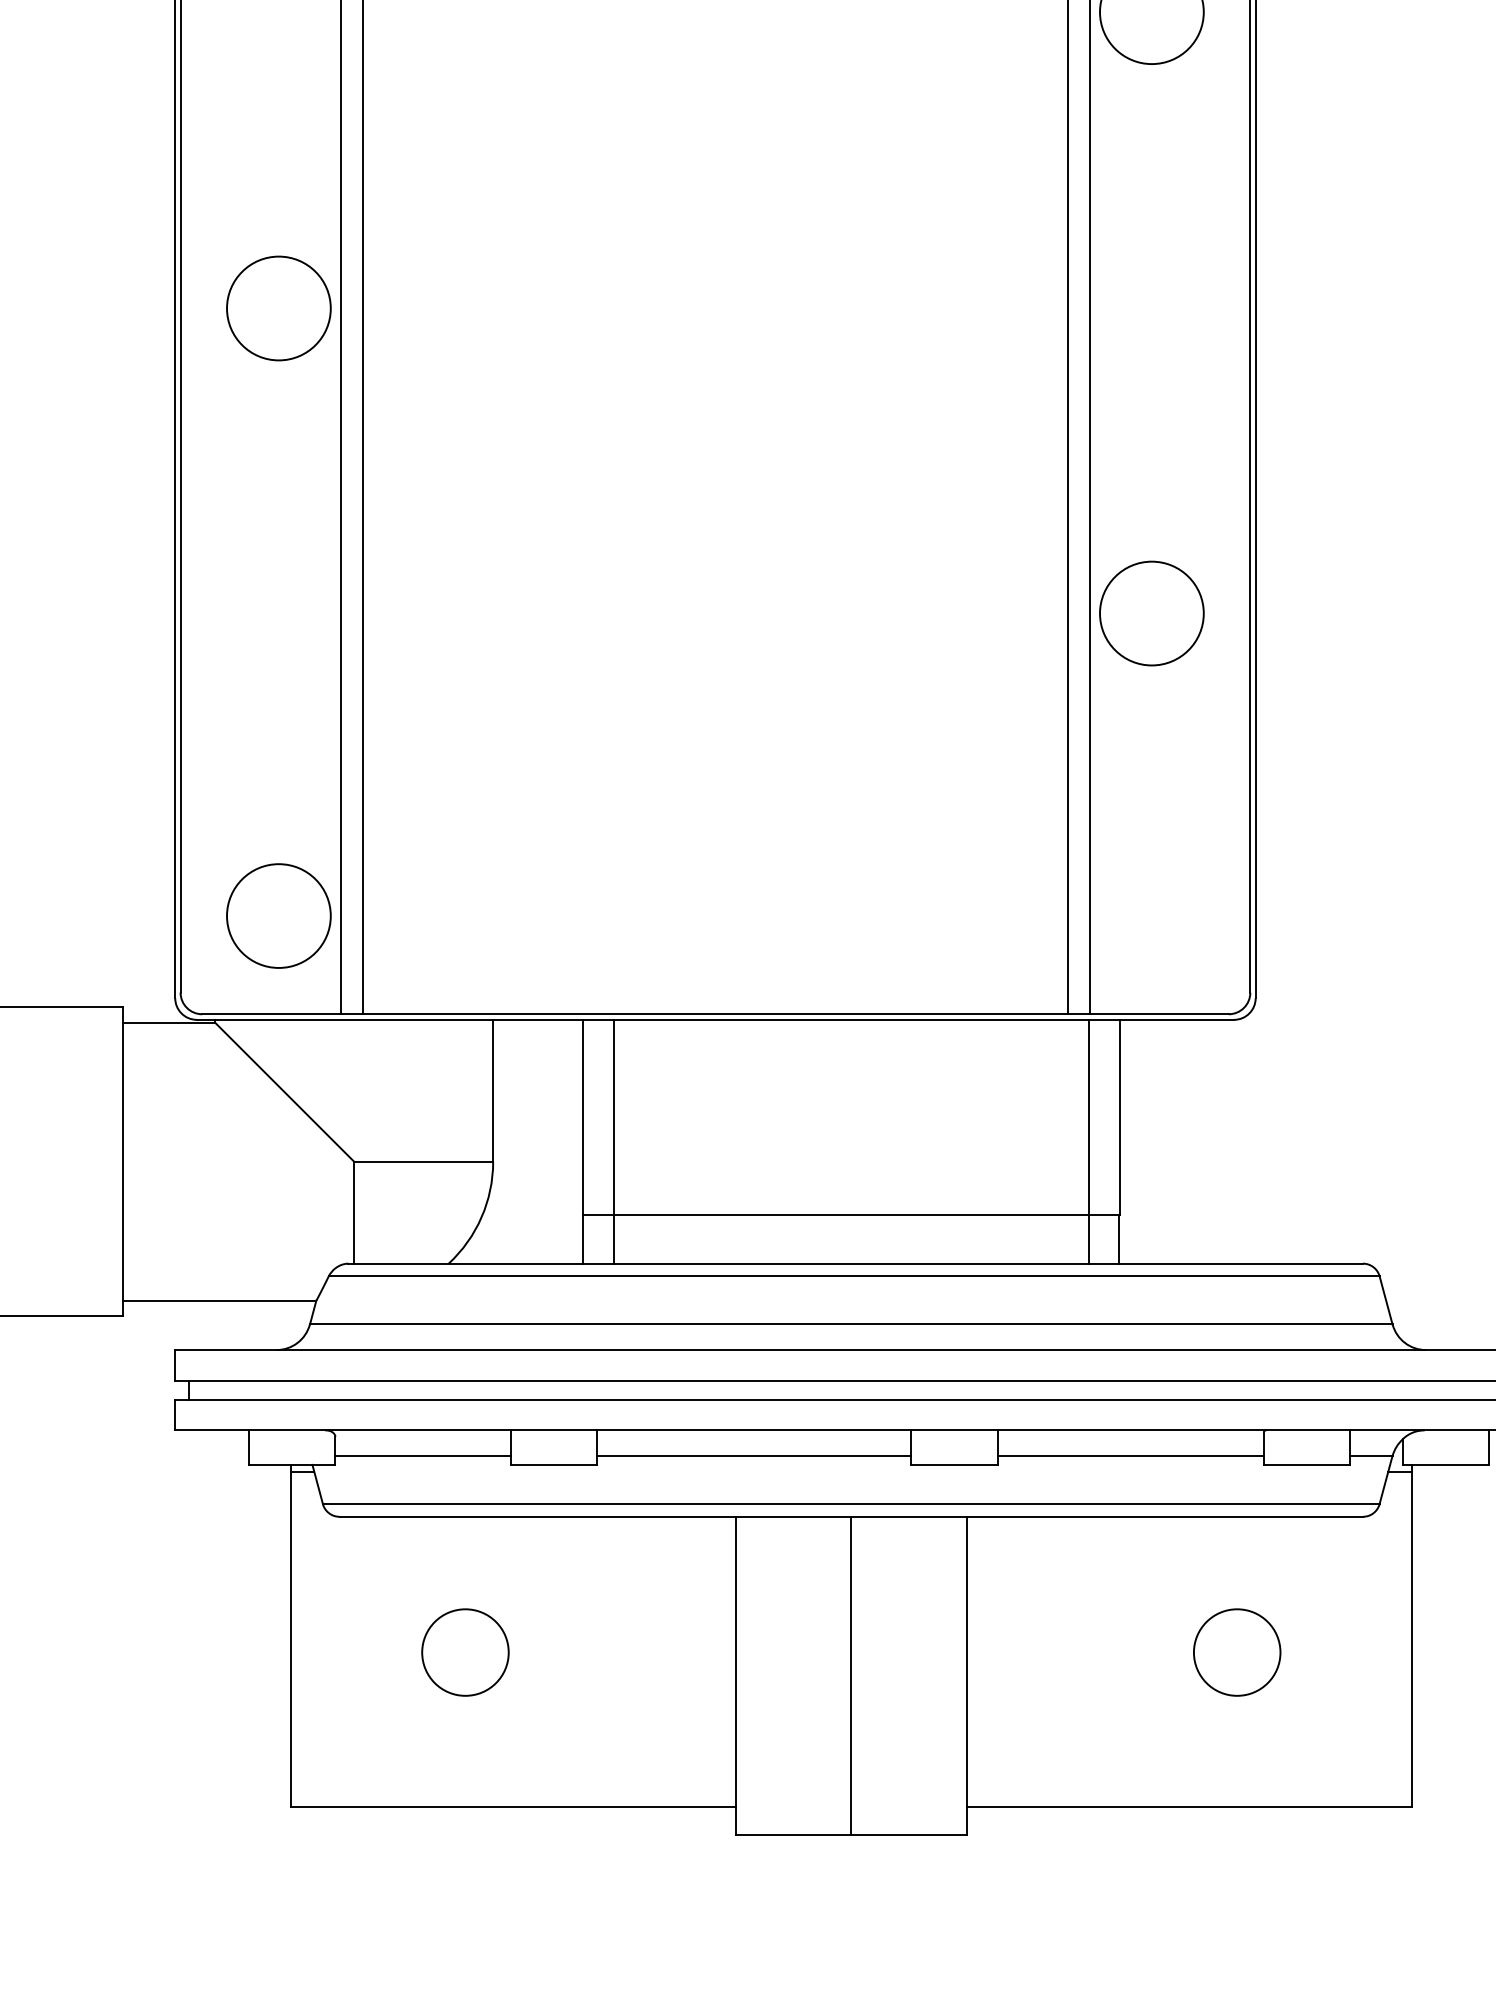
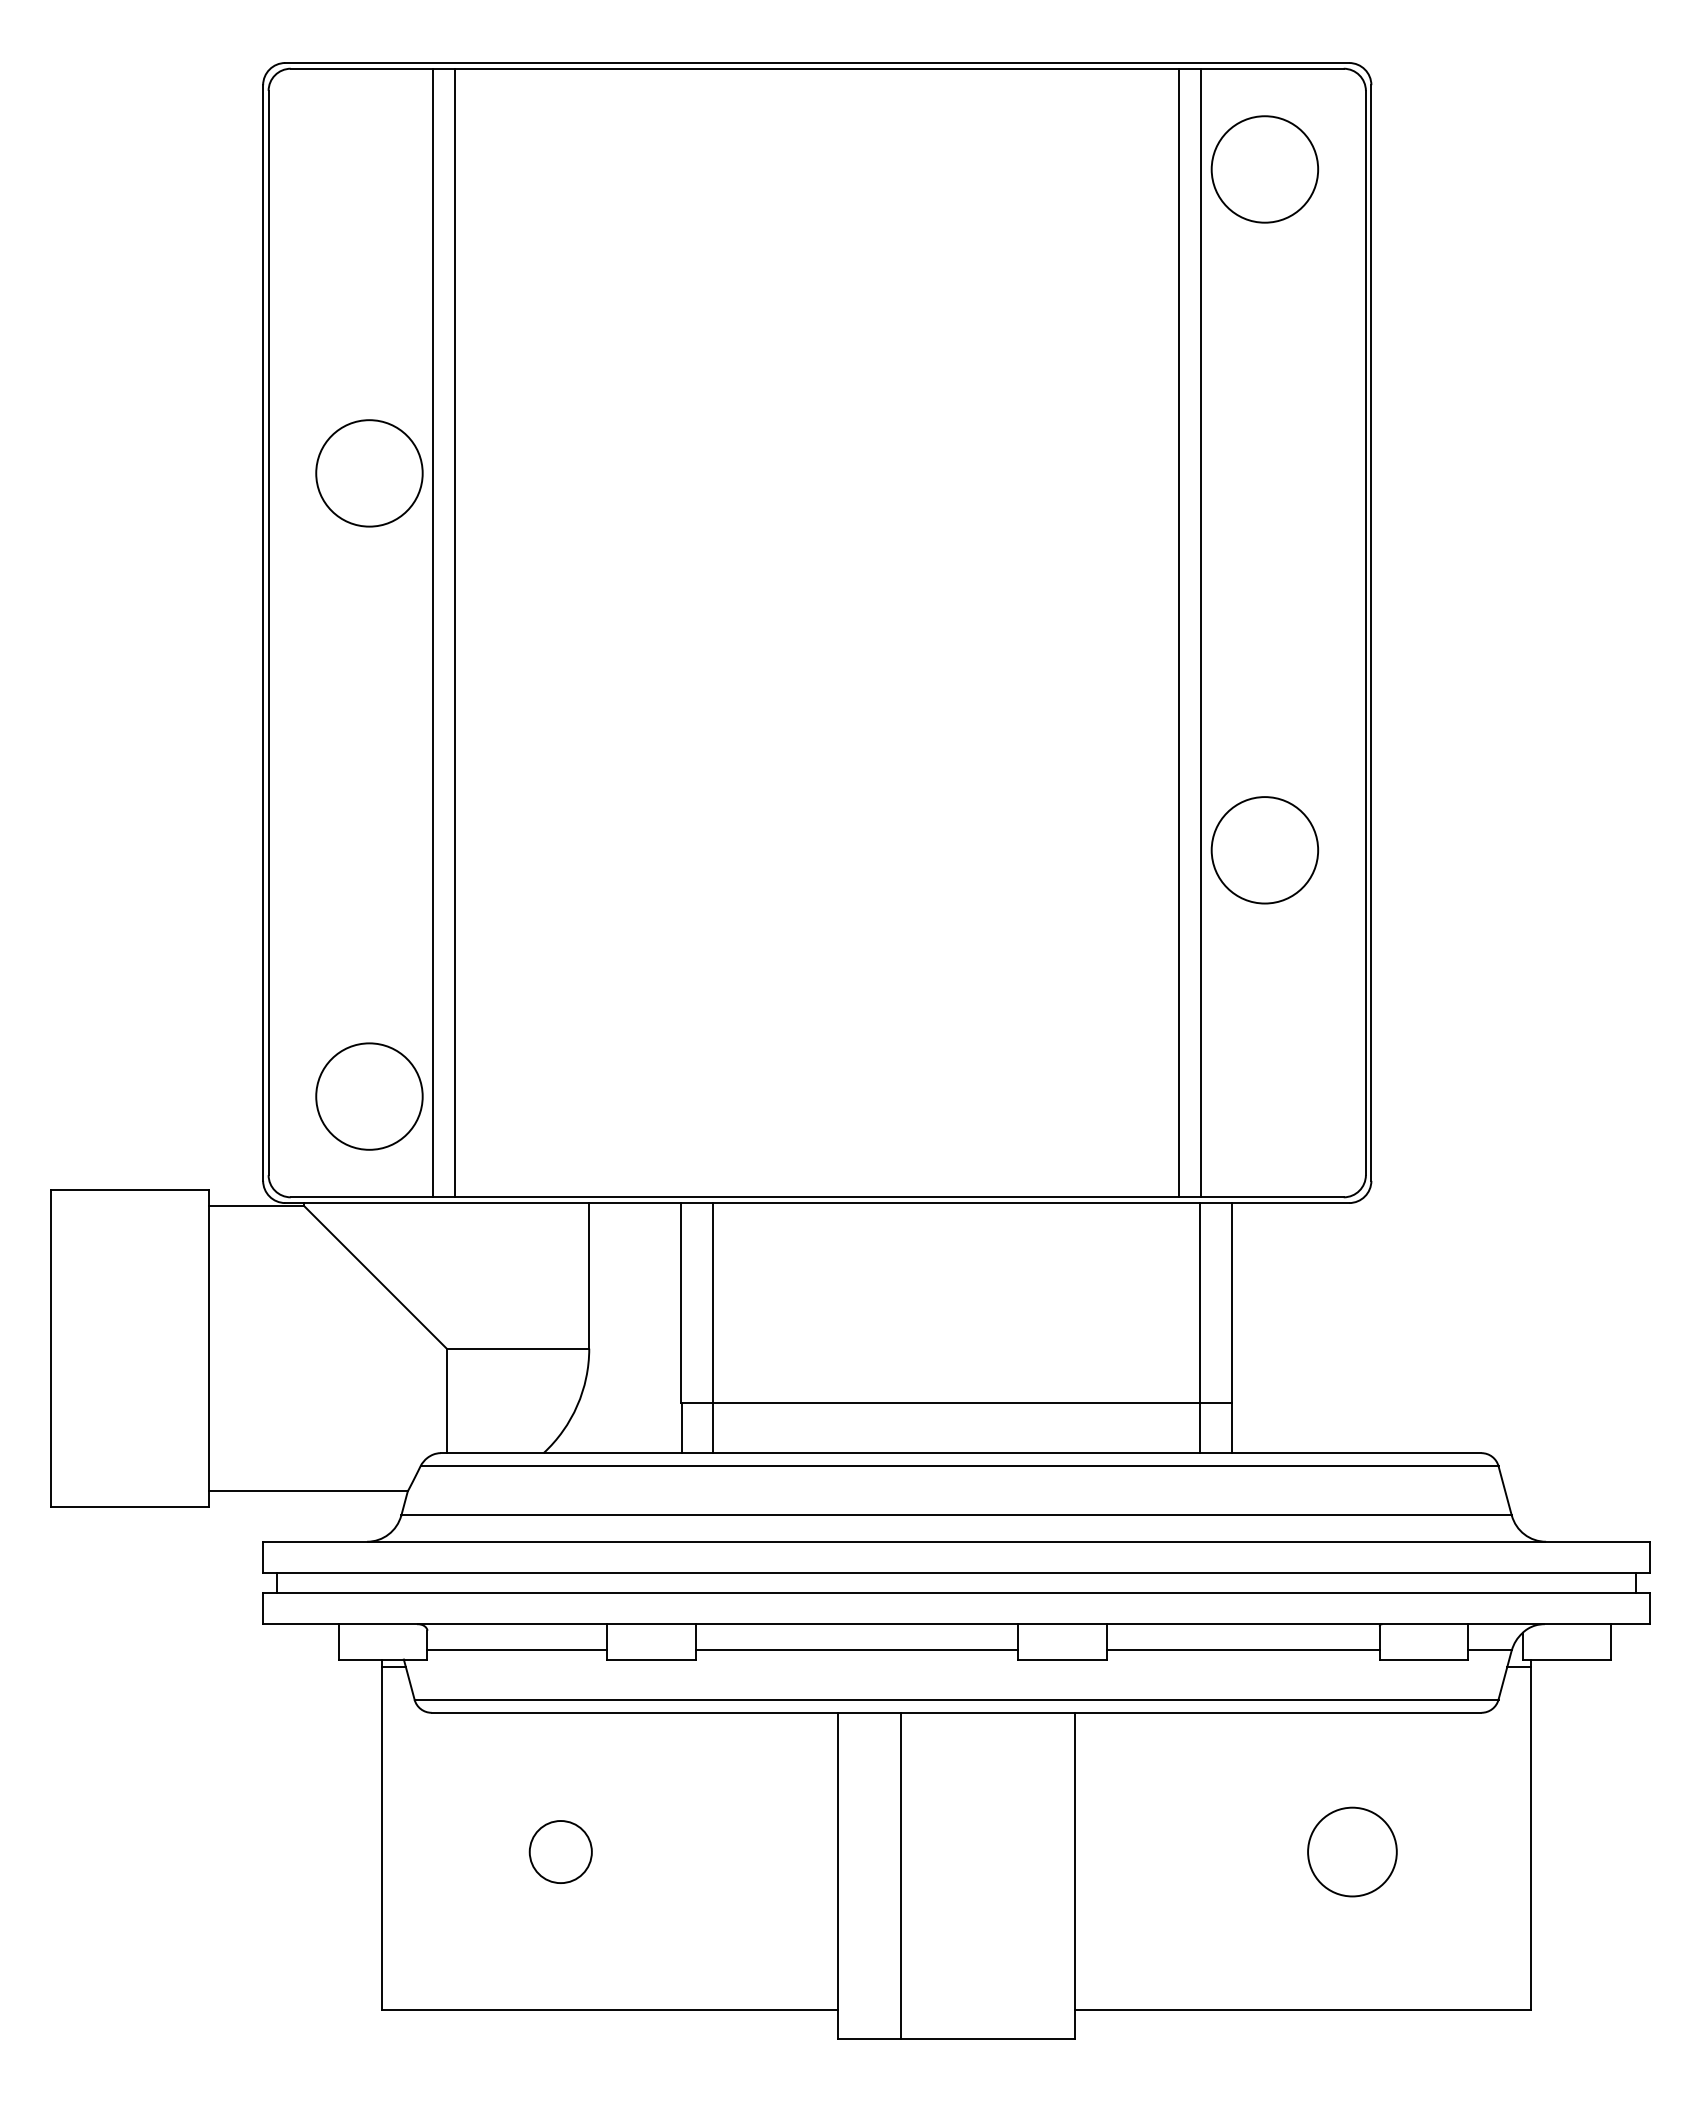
circle: (1151, 613) -> (1264, 850), moved
circle: (465, 1652) -> (560, 1851), size x0.7
line: (851, 1675) -> (900, 1875), moved

